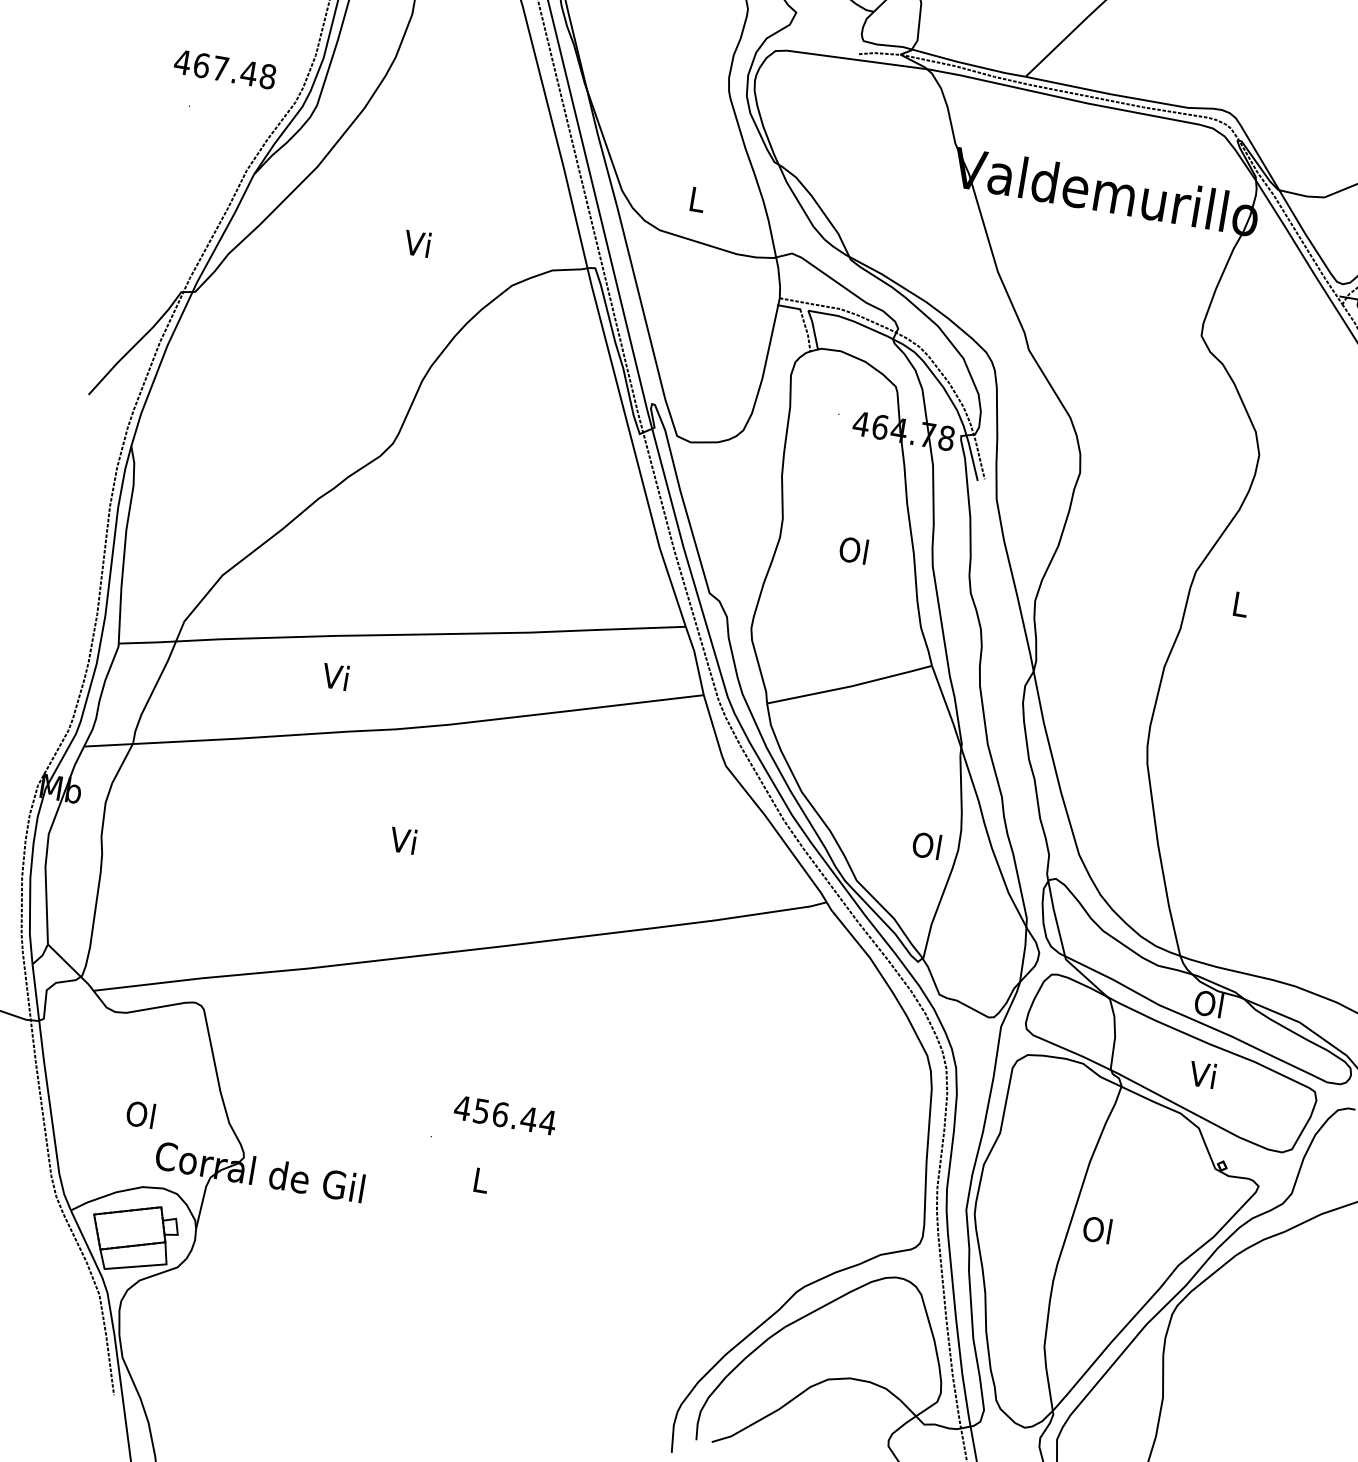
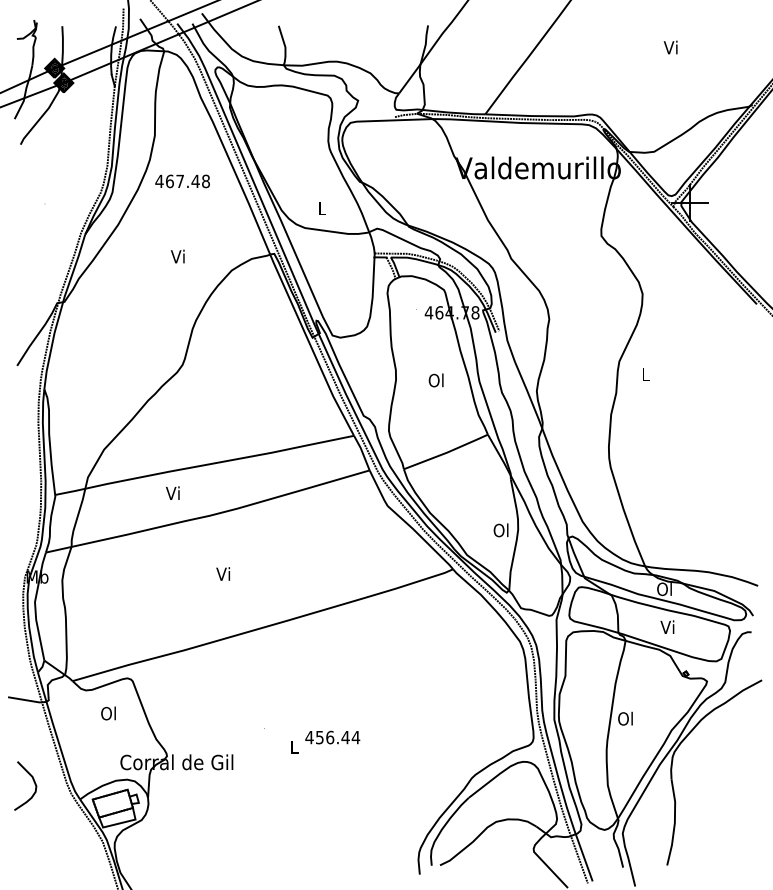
text: (224, 69) -> (182, 181), moved
text: (140, 1114) -> (108, 713), moved
text: (504, 1115) -> (332, 737), moved

